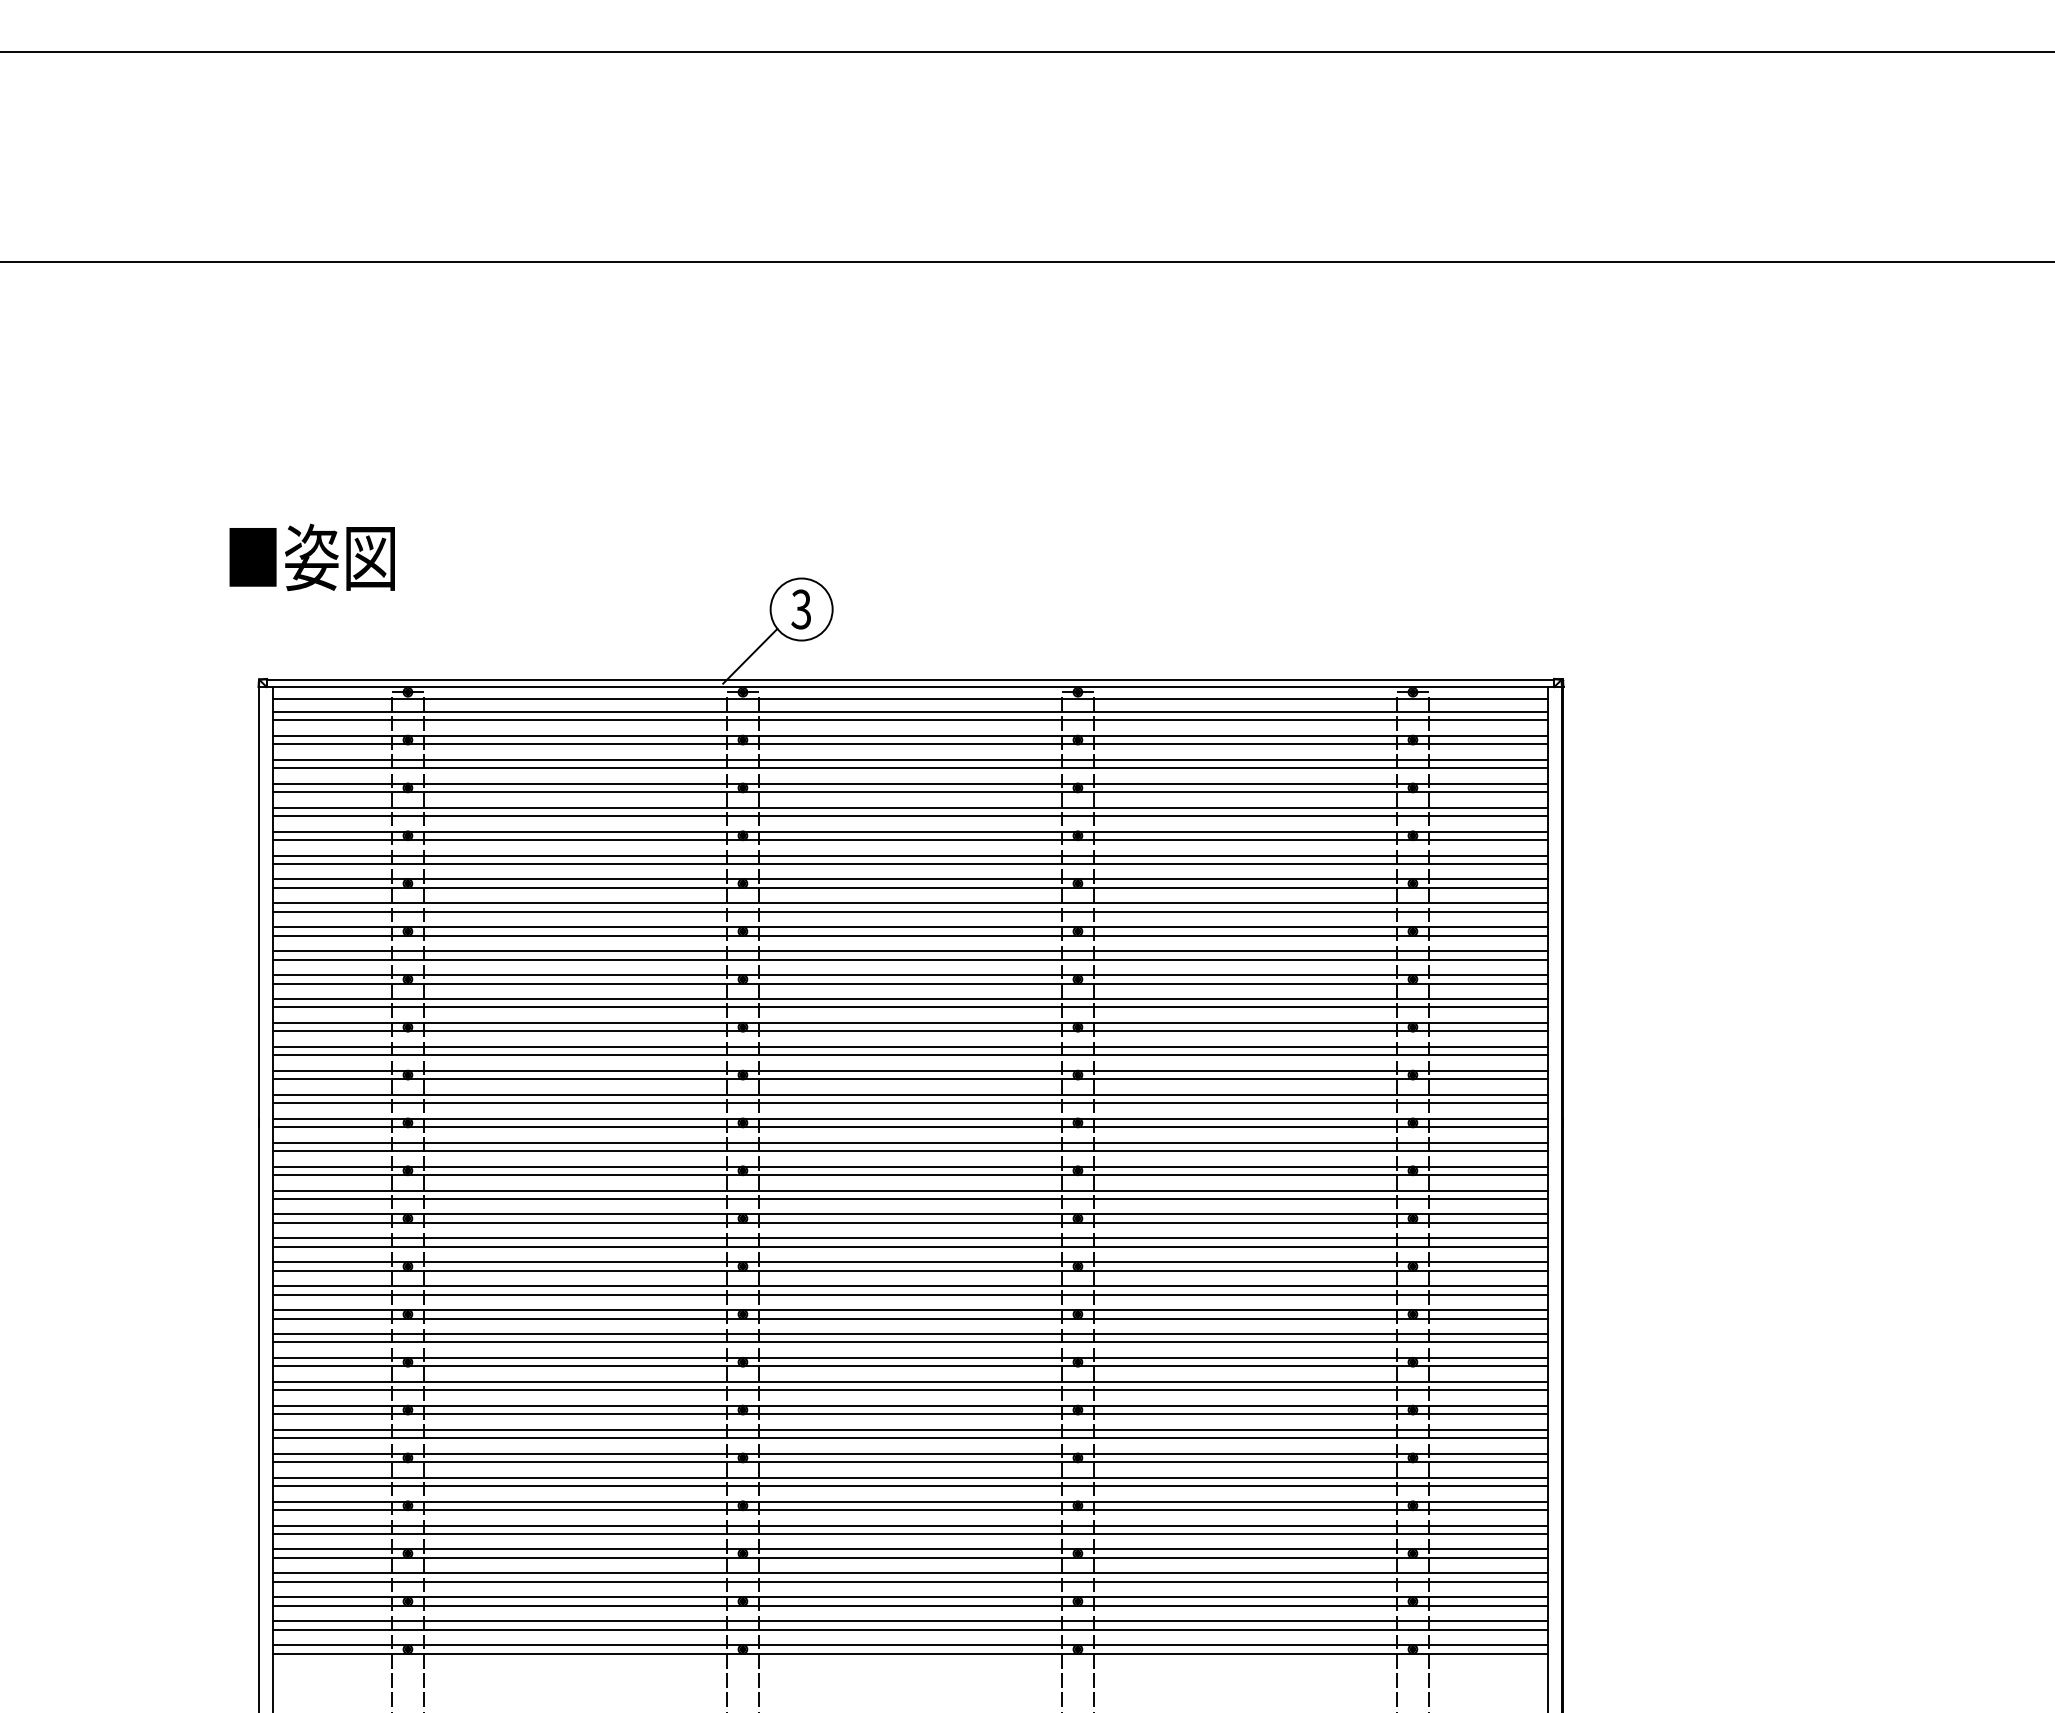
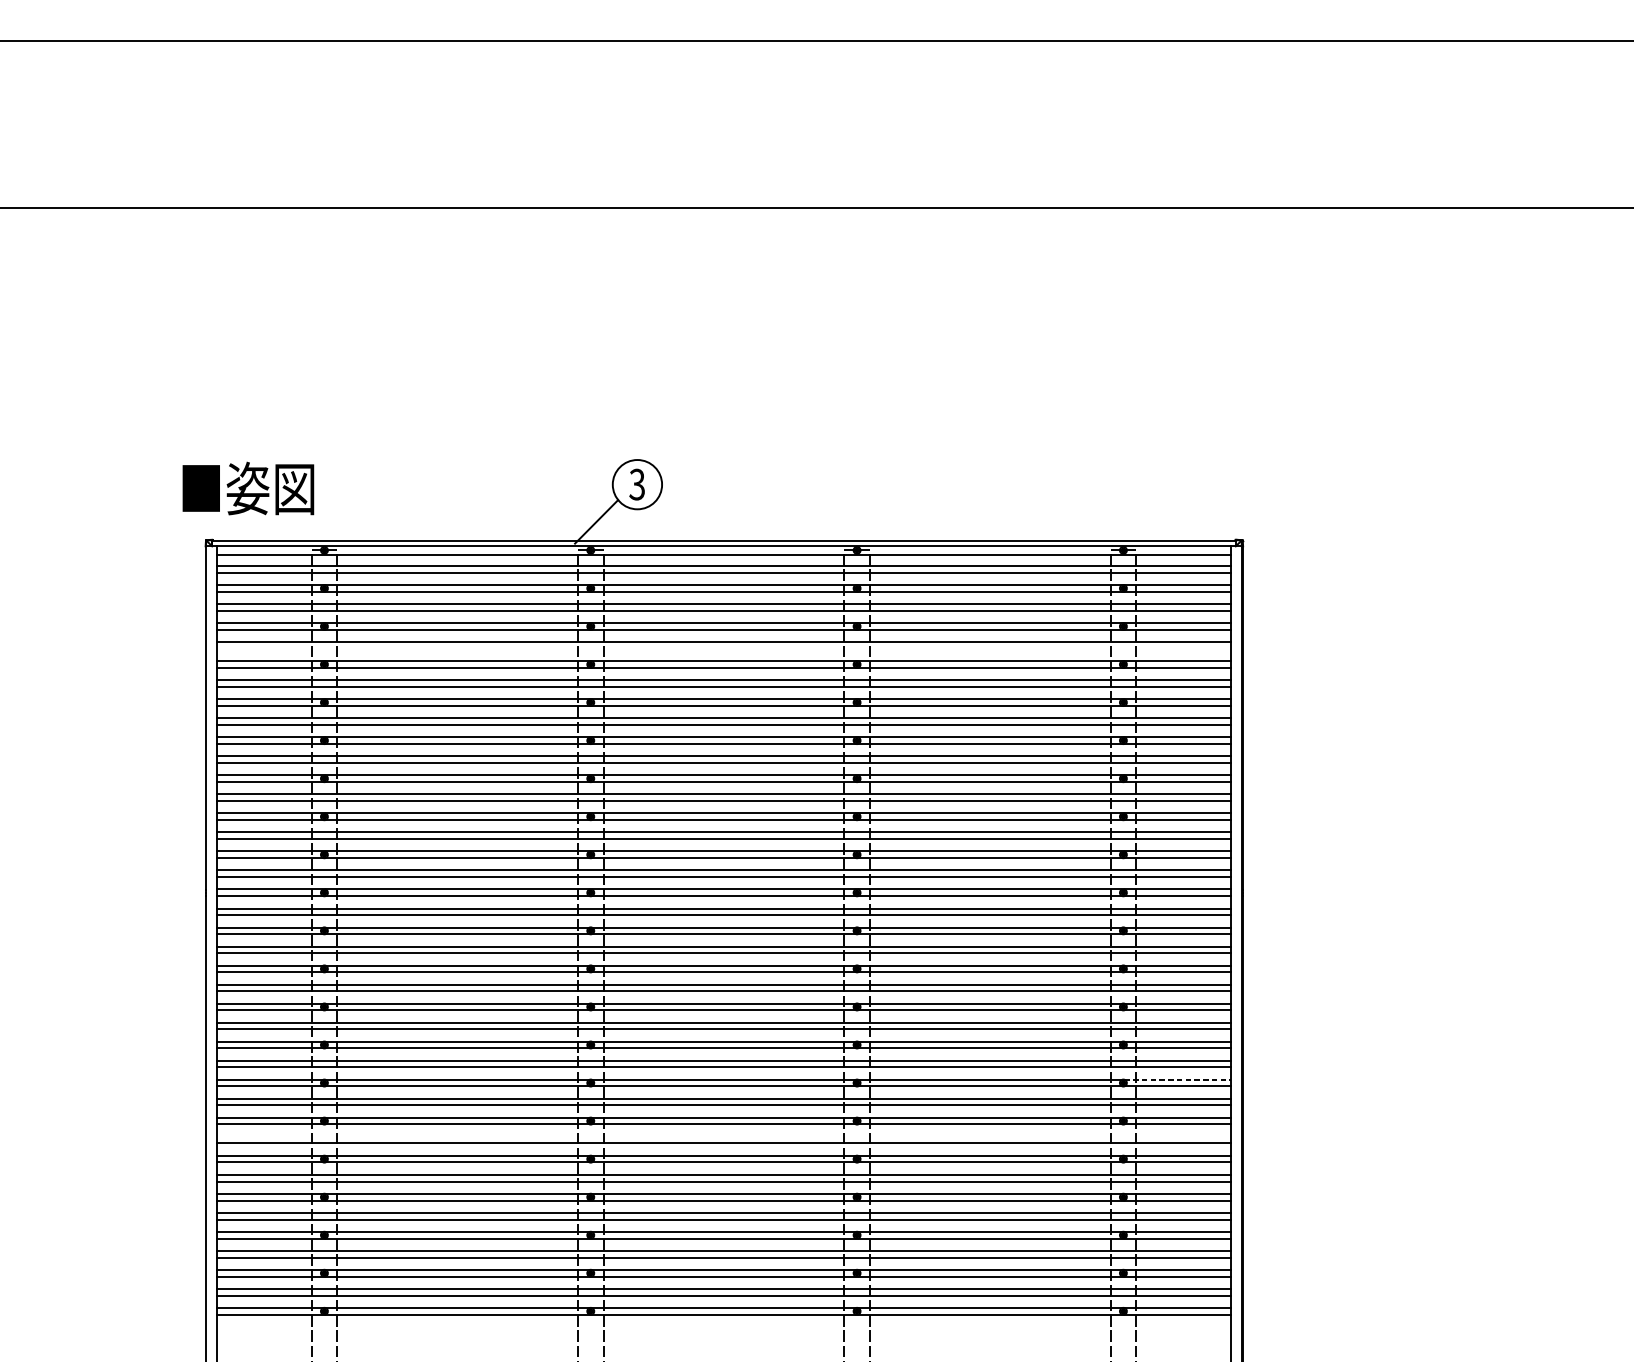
text: (311, 556) -> (247, 487), moved
line: (910, 816) -> (723, 649), removed
line: (1481, 1358) -> (1177, 1080), solid -> dashed
line: (910, 1429) -> (723, 1136), removed

